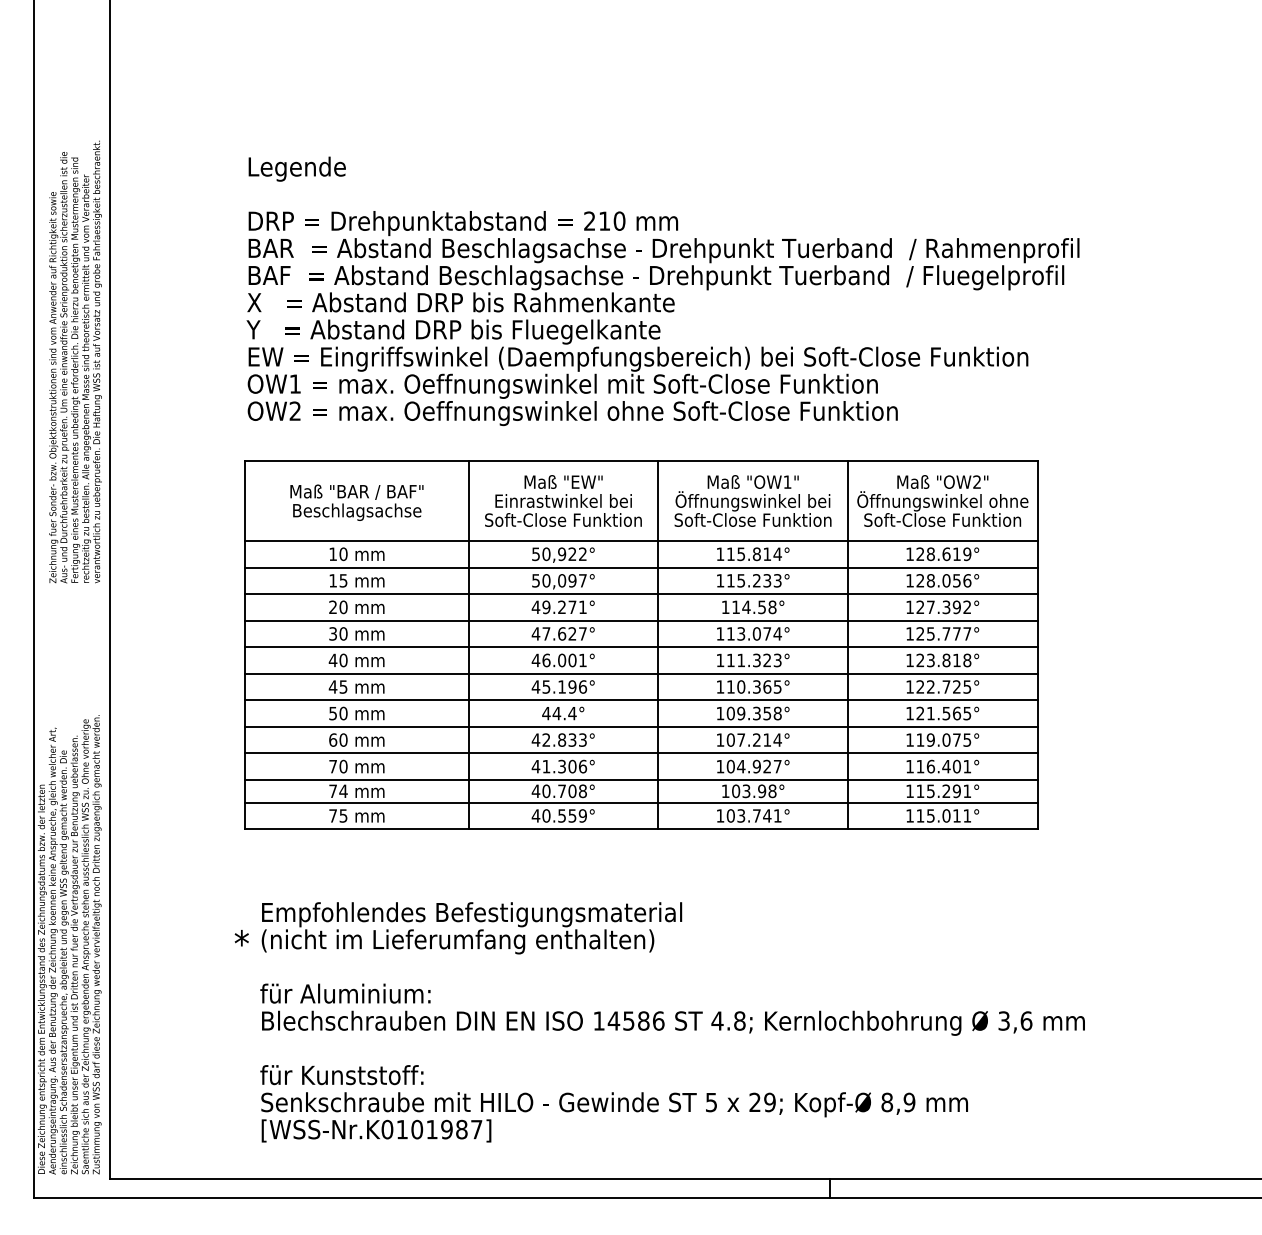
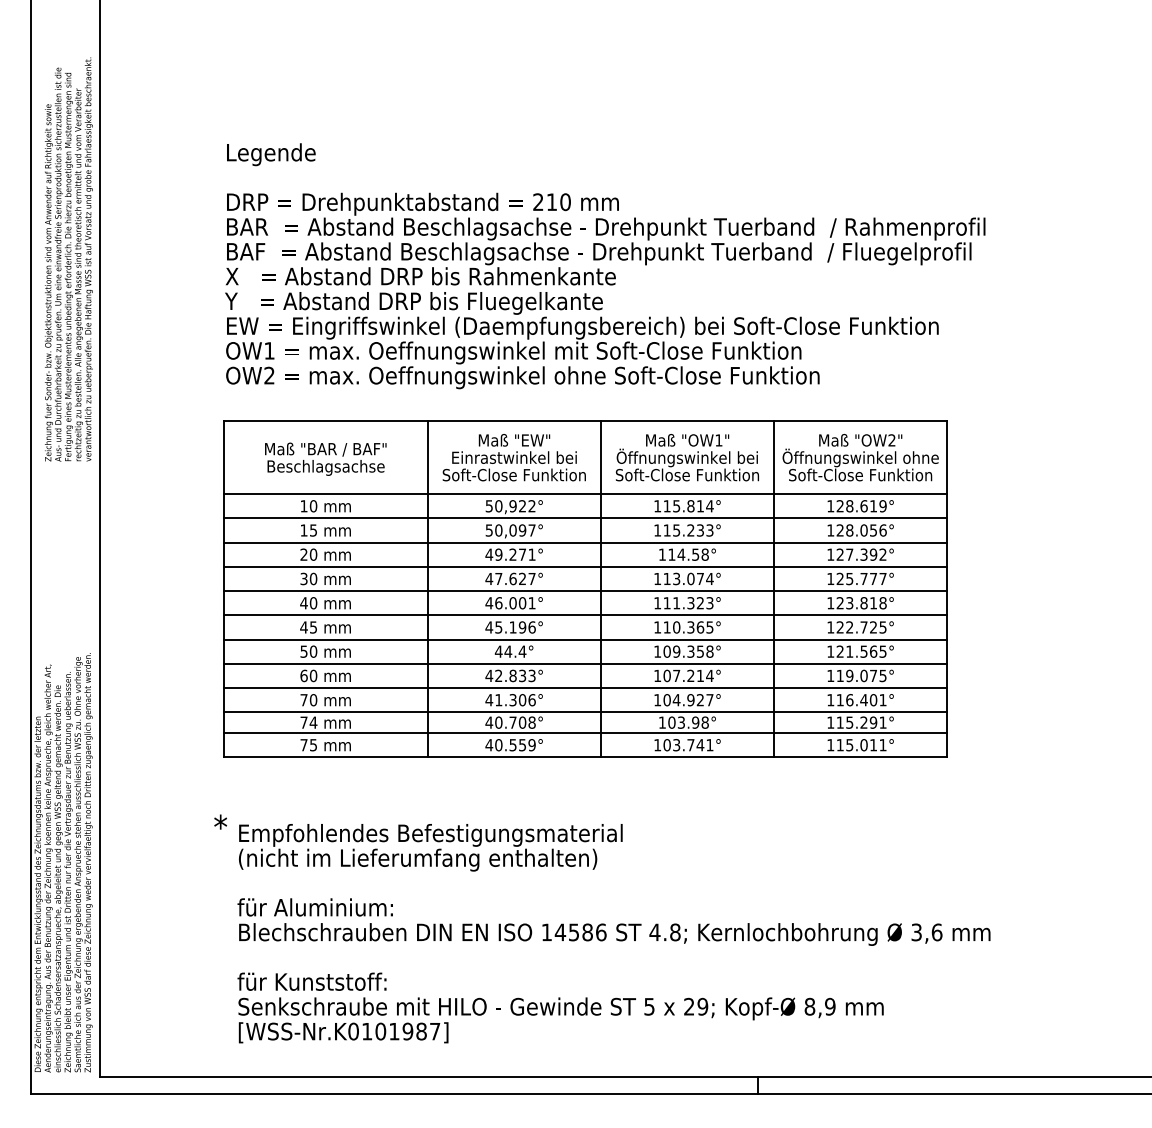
text: (75, 361) -> (68, 259), moved
text: (241, 938) -> (220, 822), moved

